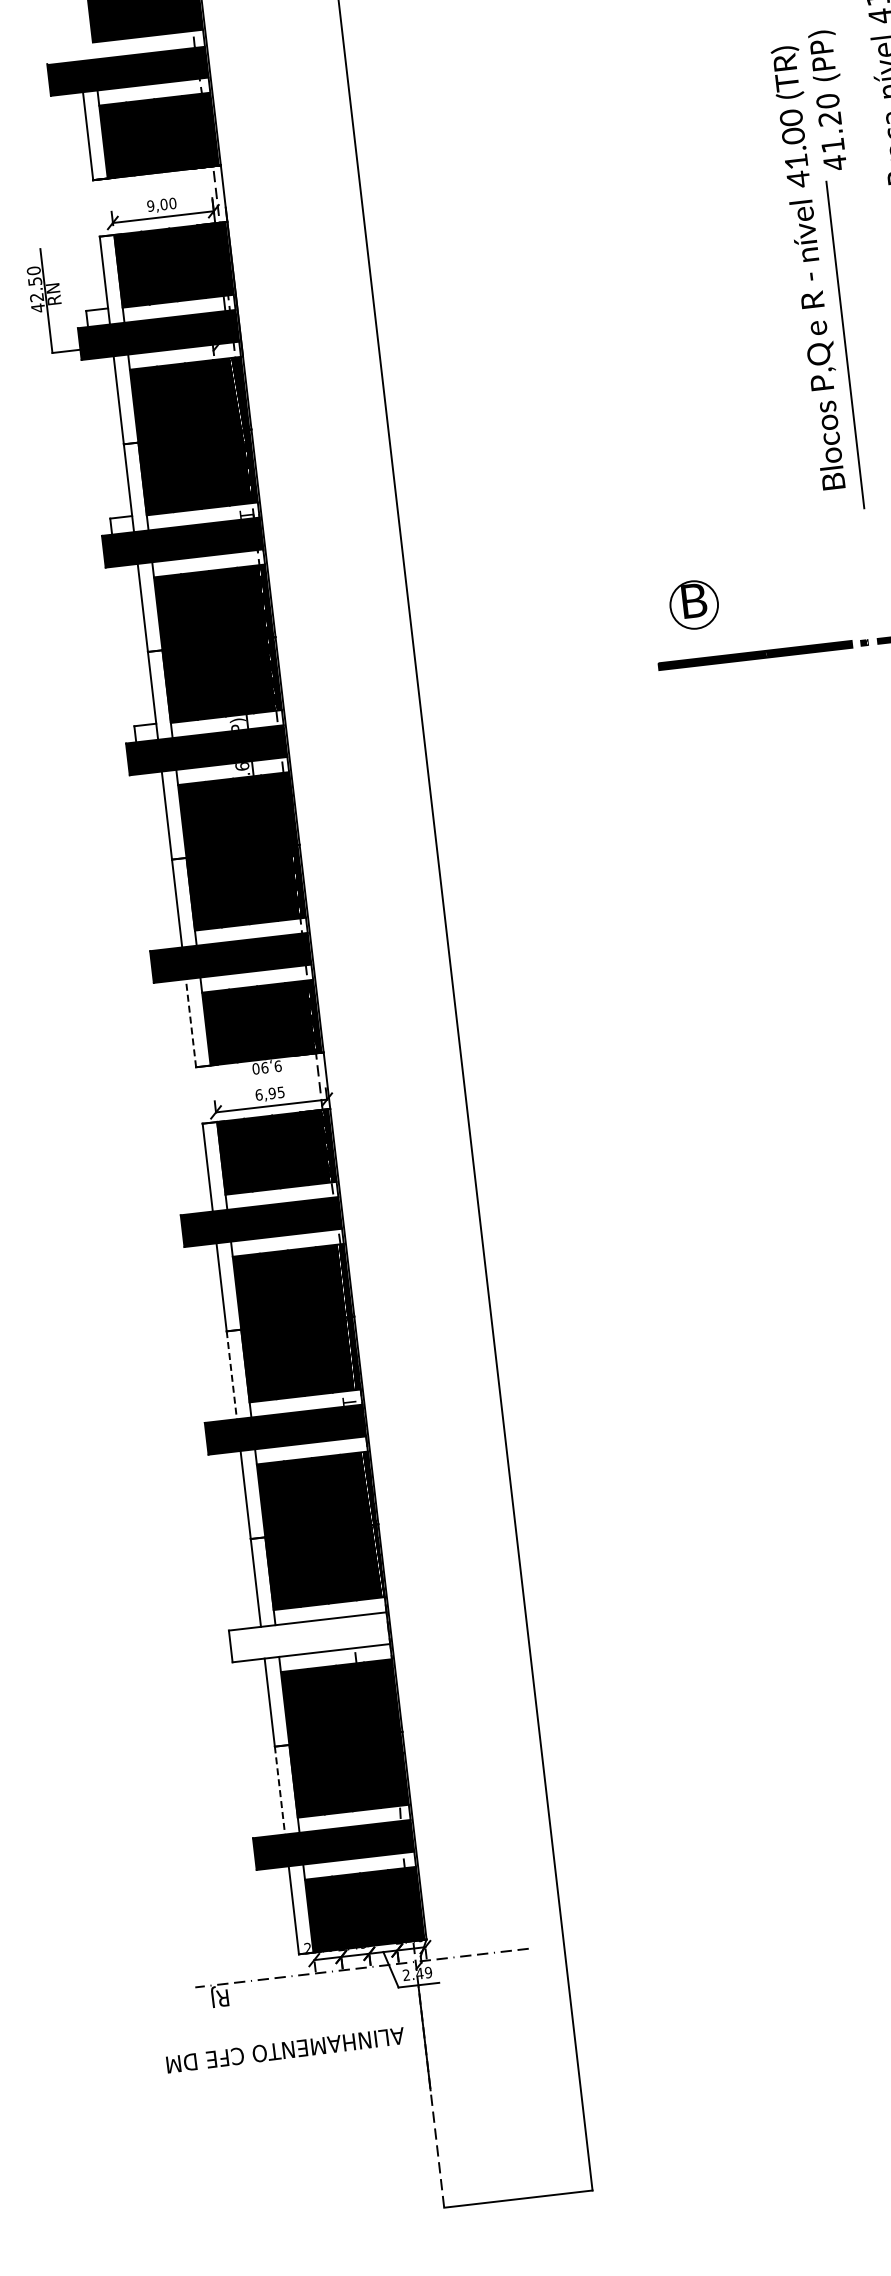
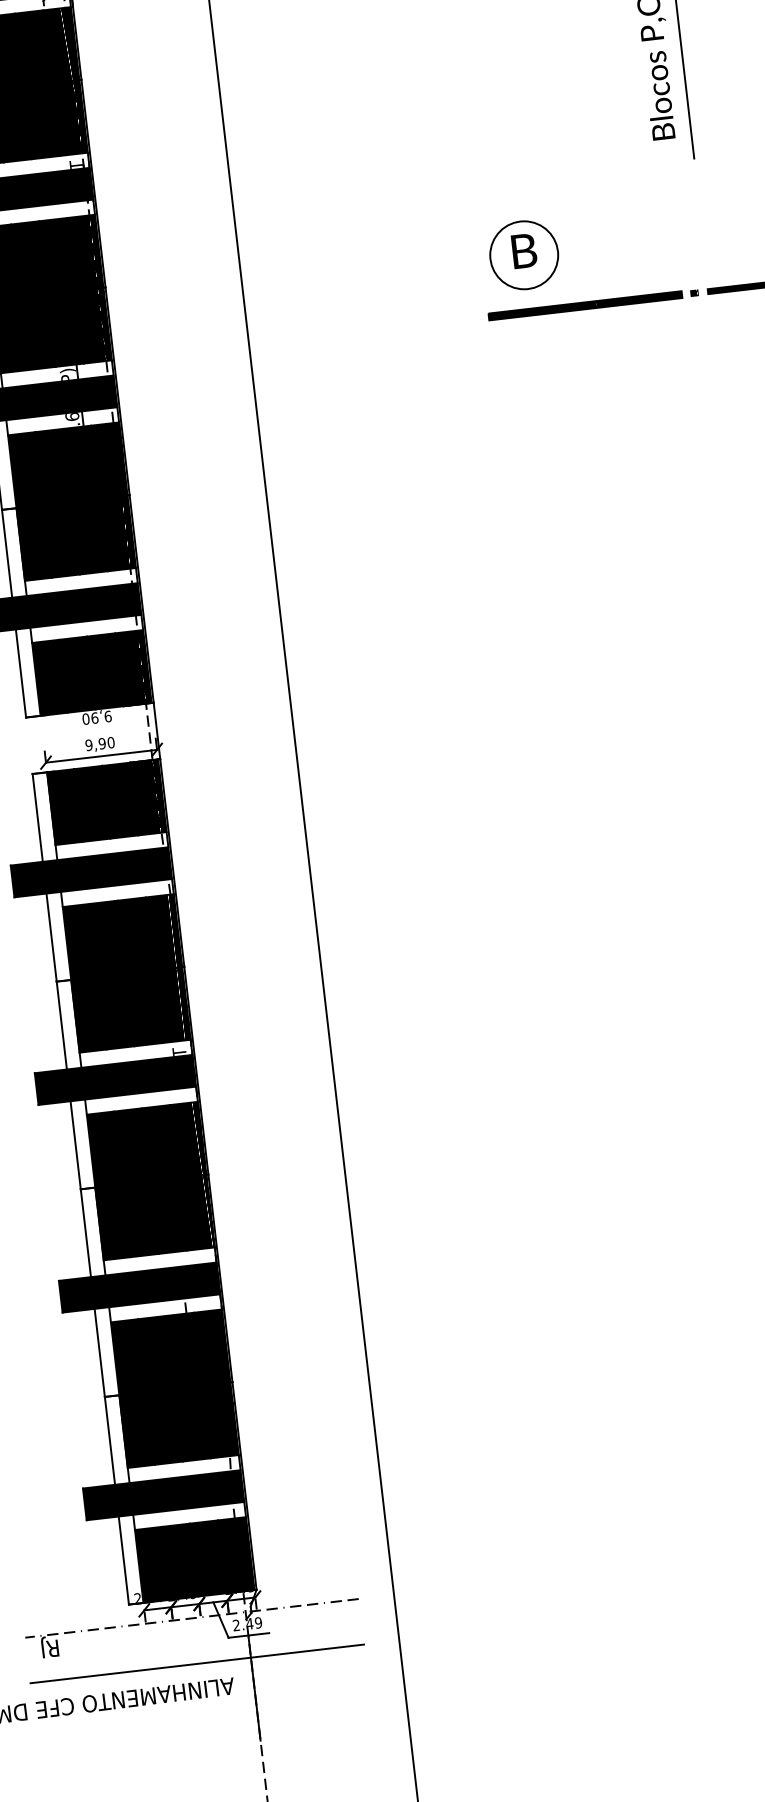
circle: (694, 605) -> (524, 255), size x1.43
line: (190, 1022) -> (20, 672), dashed -> solid
text: (269, 1093) -> (99, 743), 6,95 -> 9,90
line: (231, 1375) -> (61, 1025), dashed -> solid
fill: (309, 1637) -> (139, 1287), added
line: (280, 1790) -> (110, 1440), dashed -> solid
line: (367, 2013) -> (197, 1663), added

